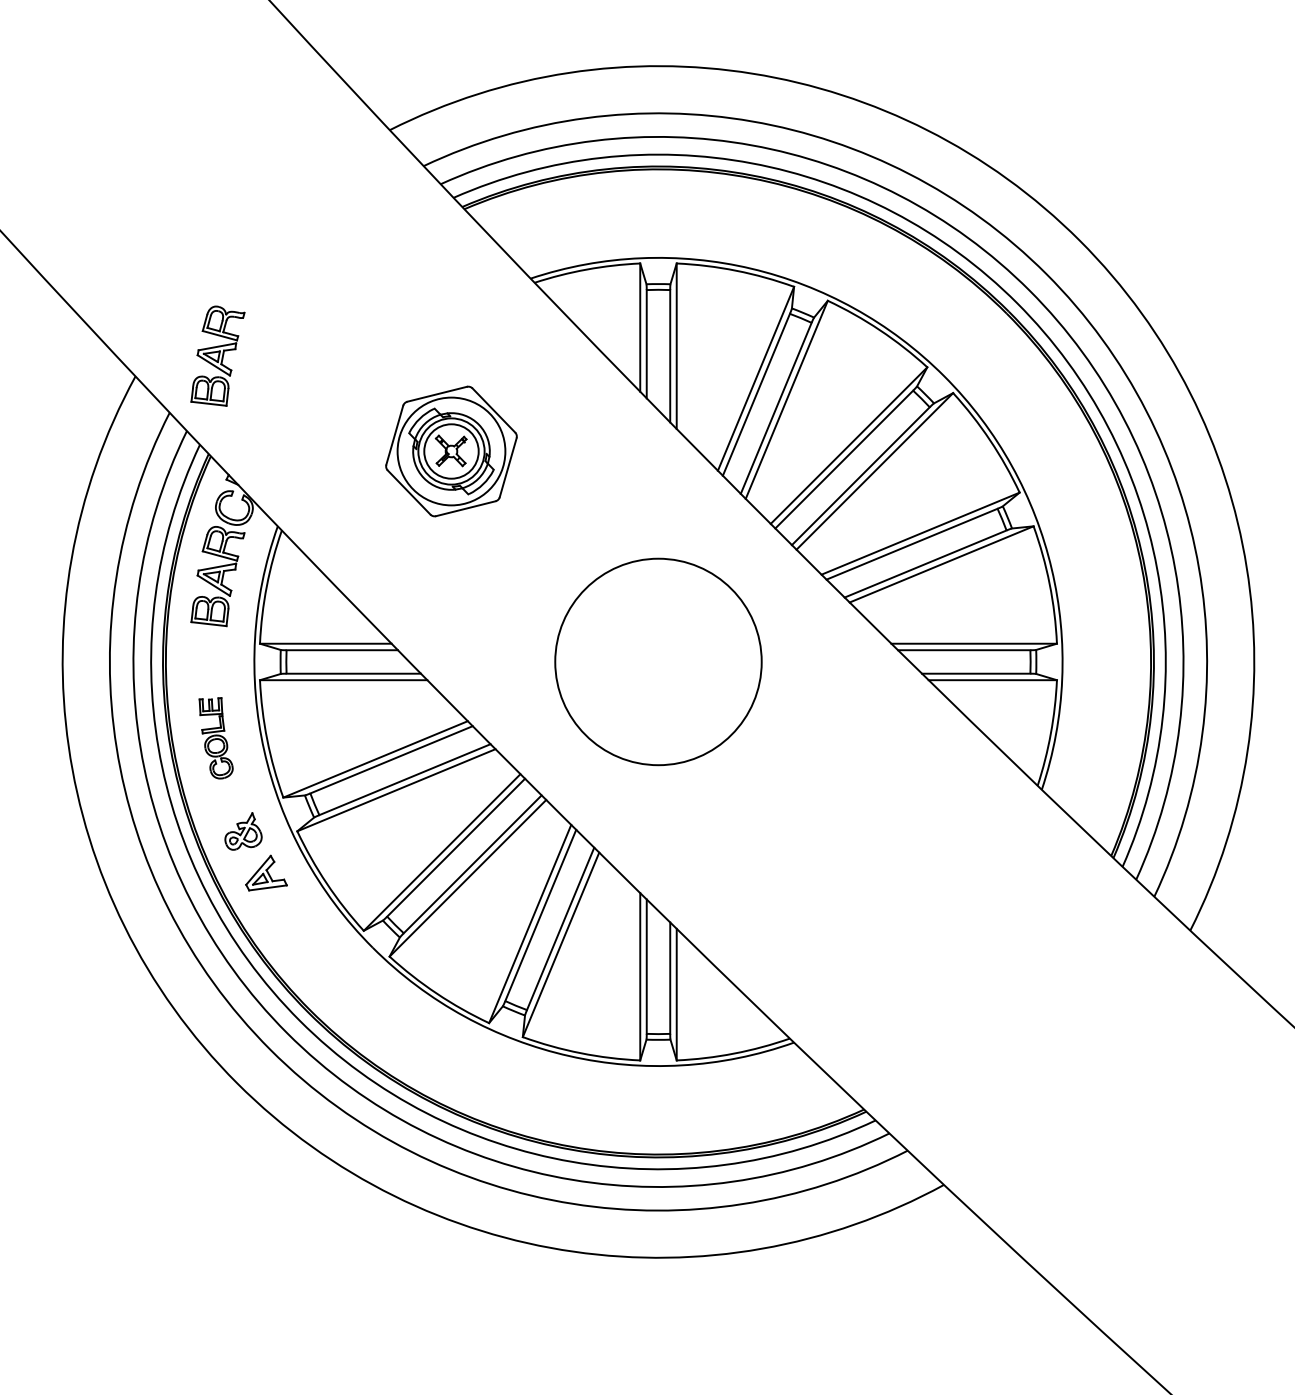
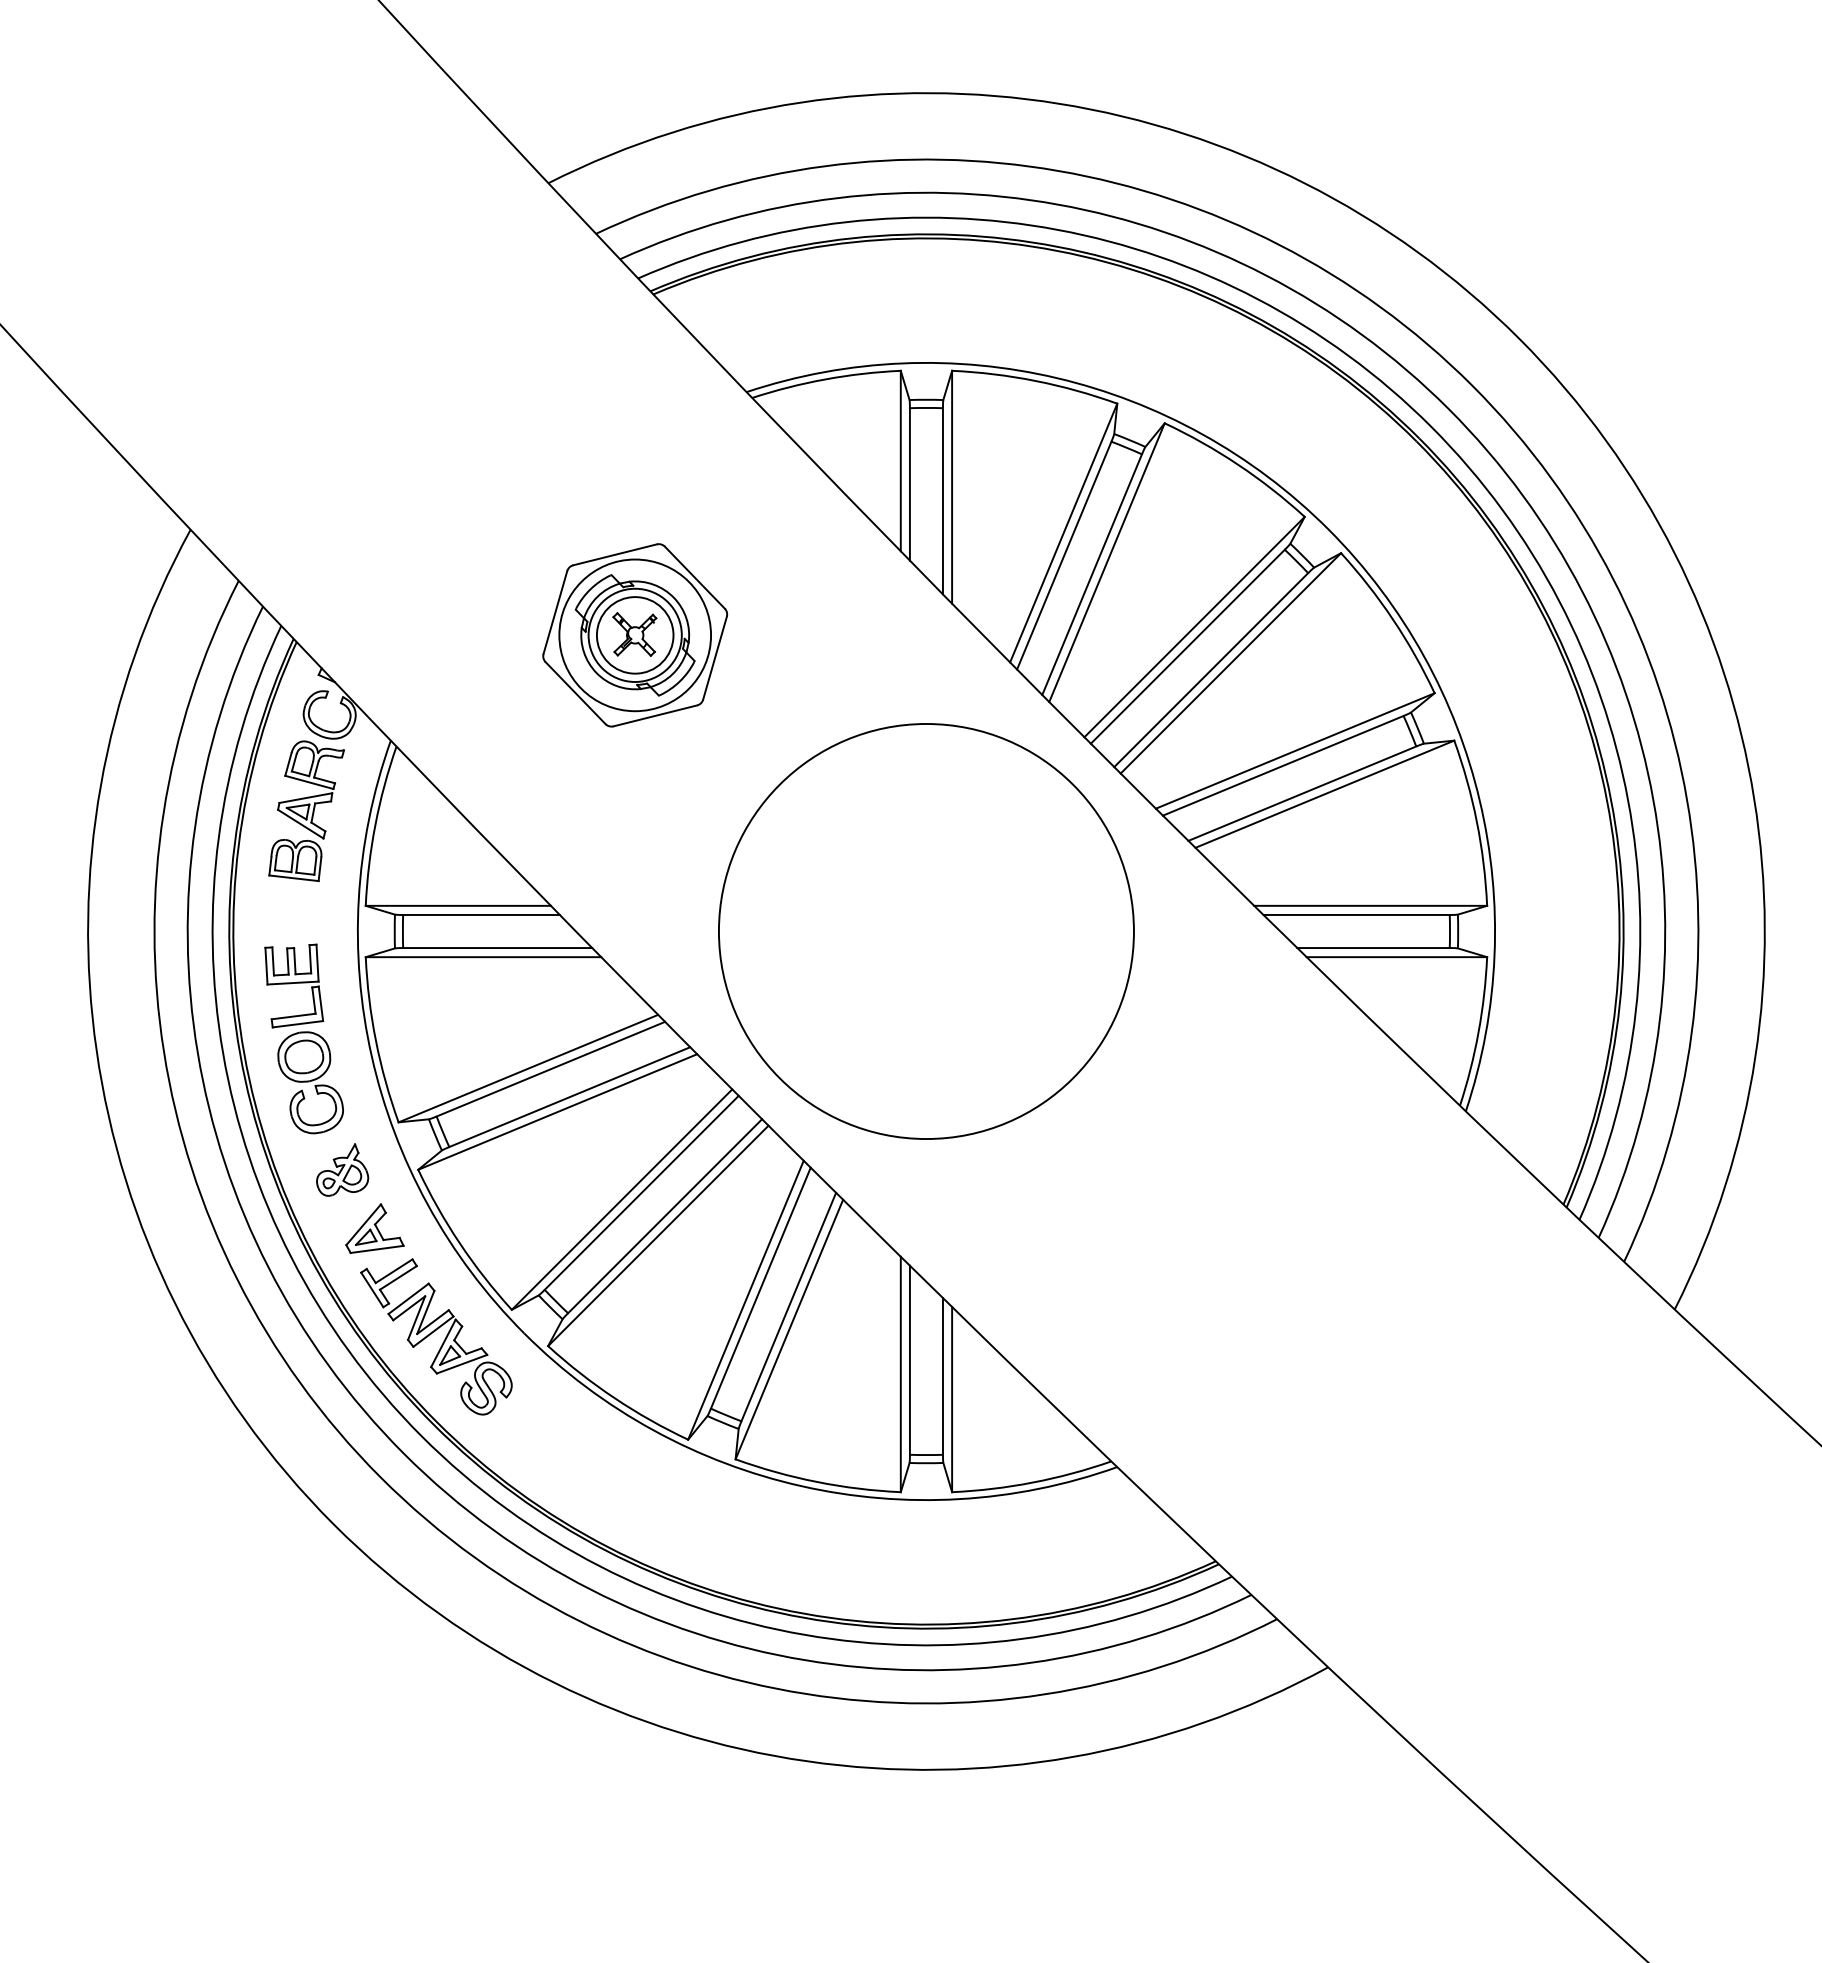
part: (217, 356) -> (306, 501), removed
circle: (658, 661) -> (926, 931), size x1.43
part: (215, 738) -> (303, 1038), size x1.67
part: (310, 949) -> (436, 1336), added

